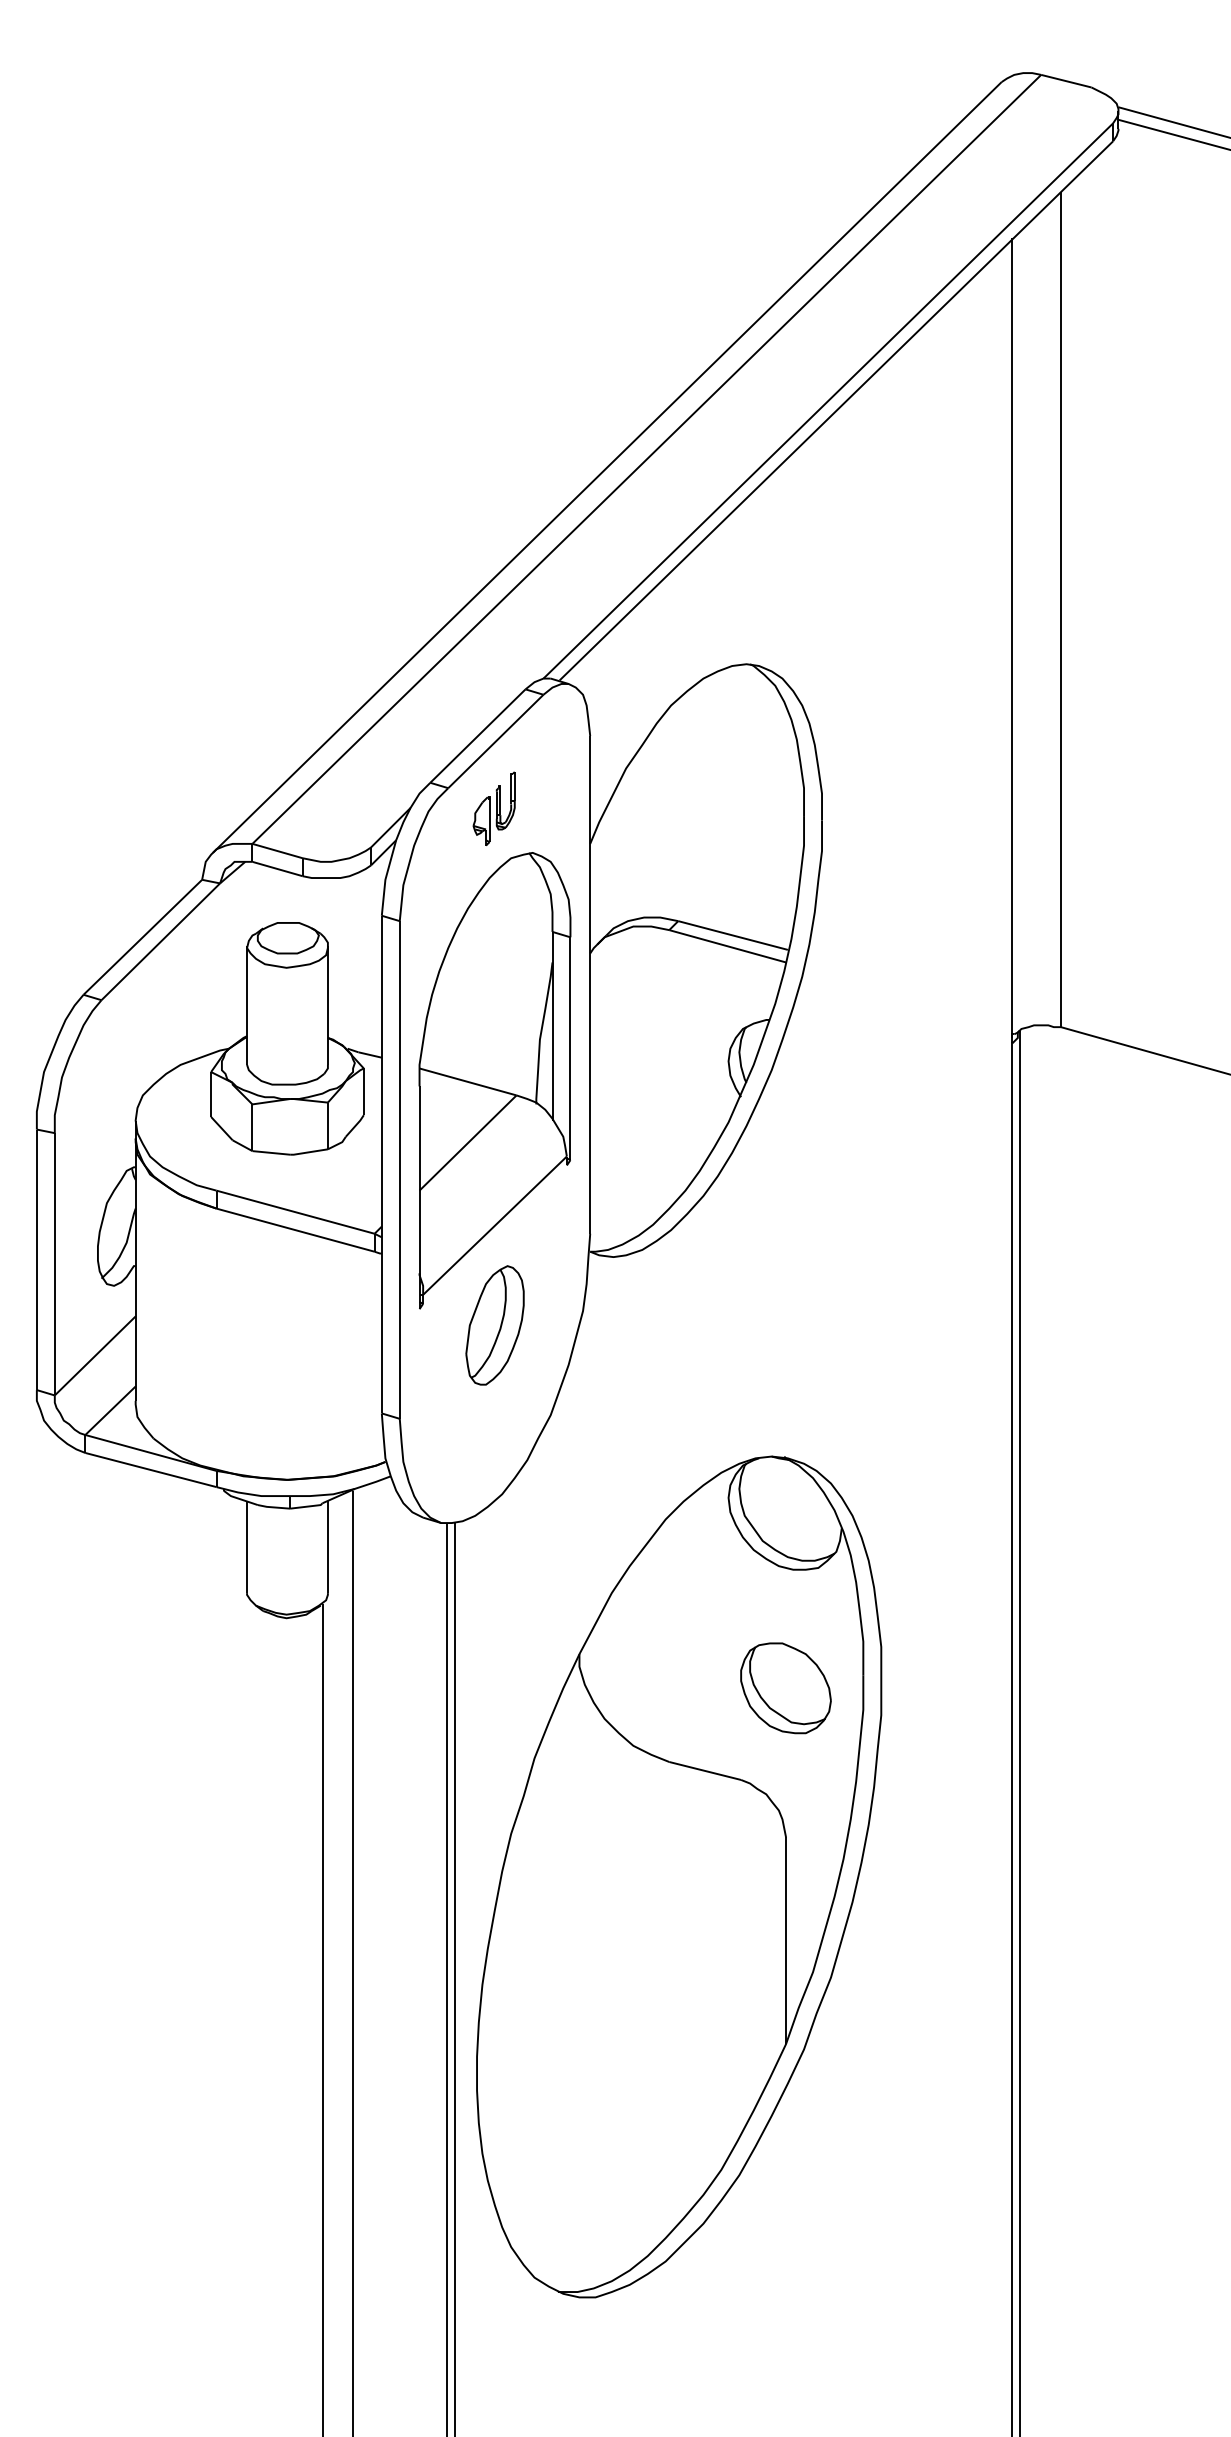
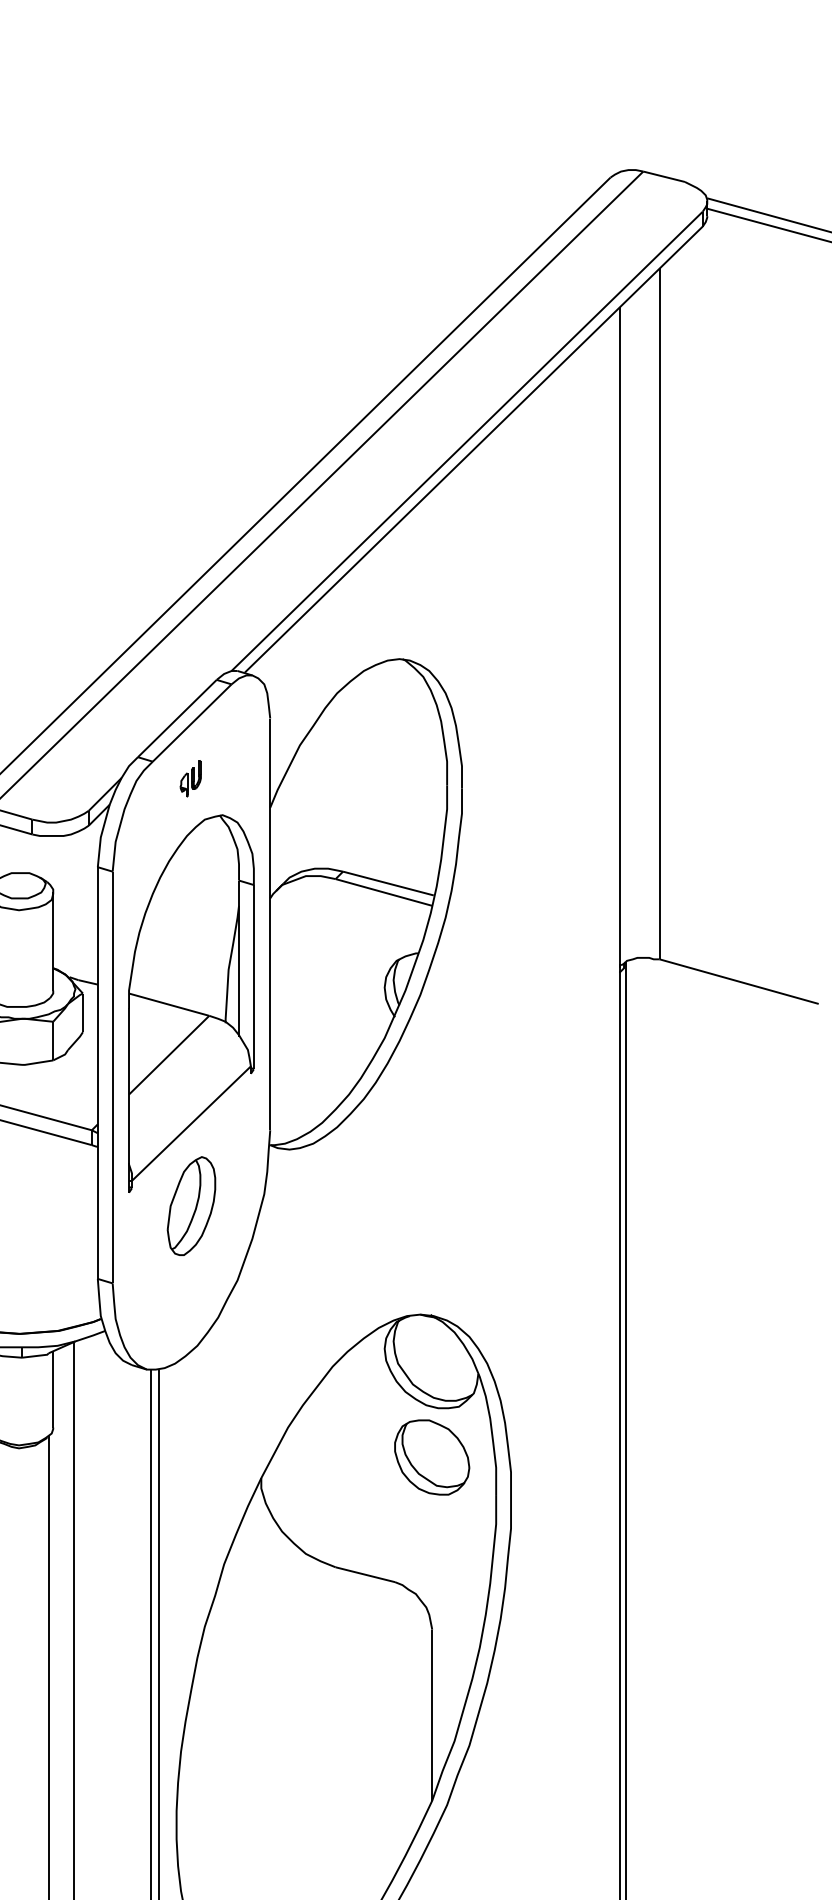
part: (493, 808) -> (190, 778), size x0.6
part: (785, 1688) -> (431, 1457), moved

